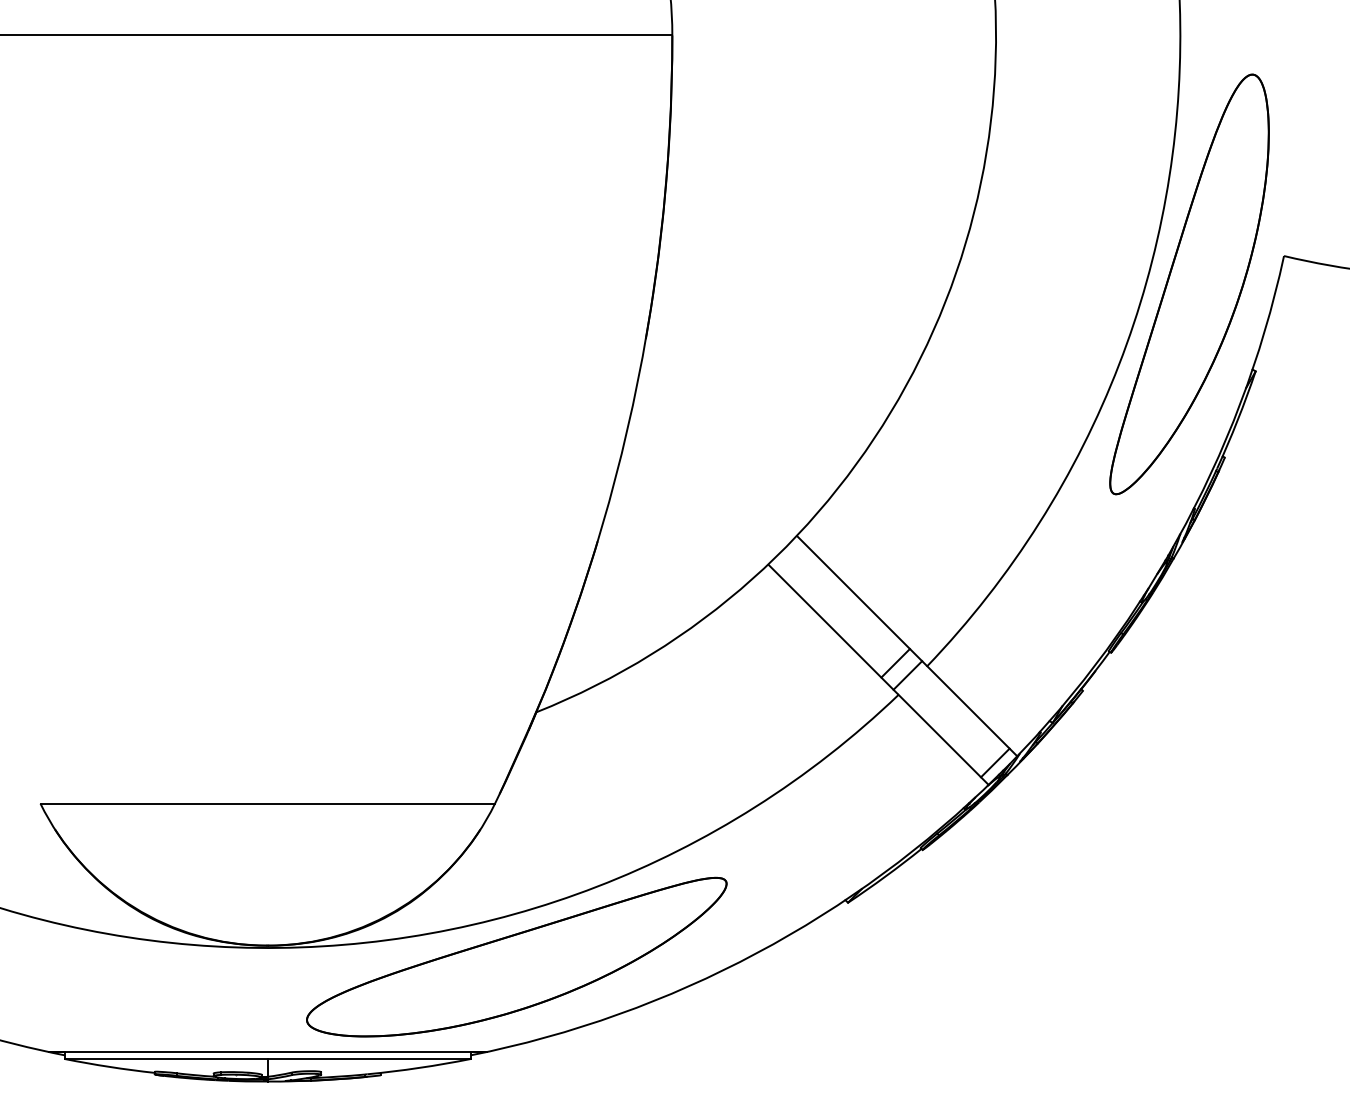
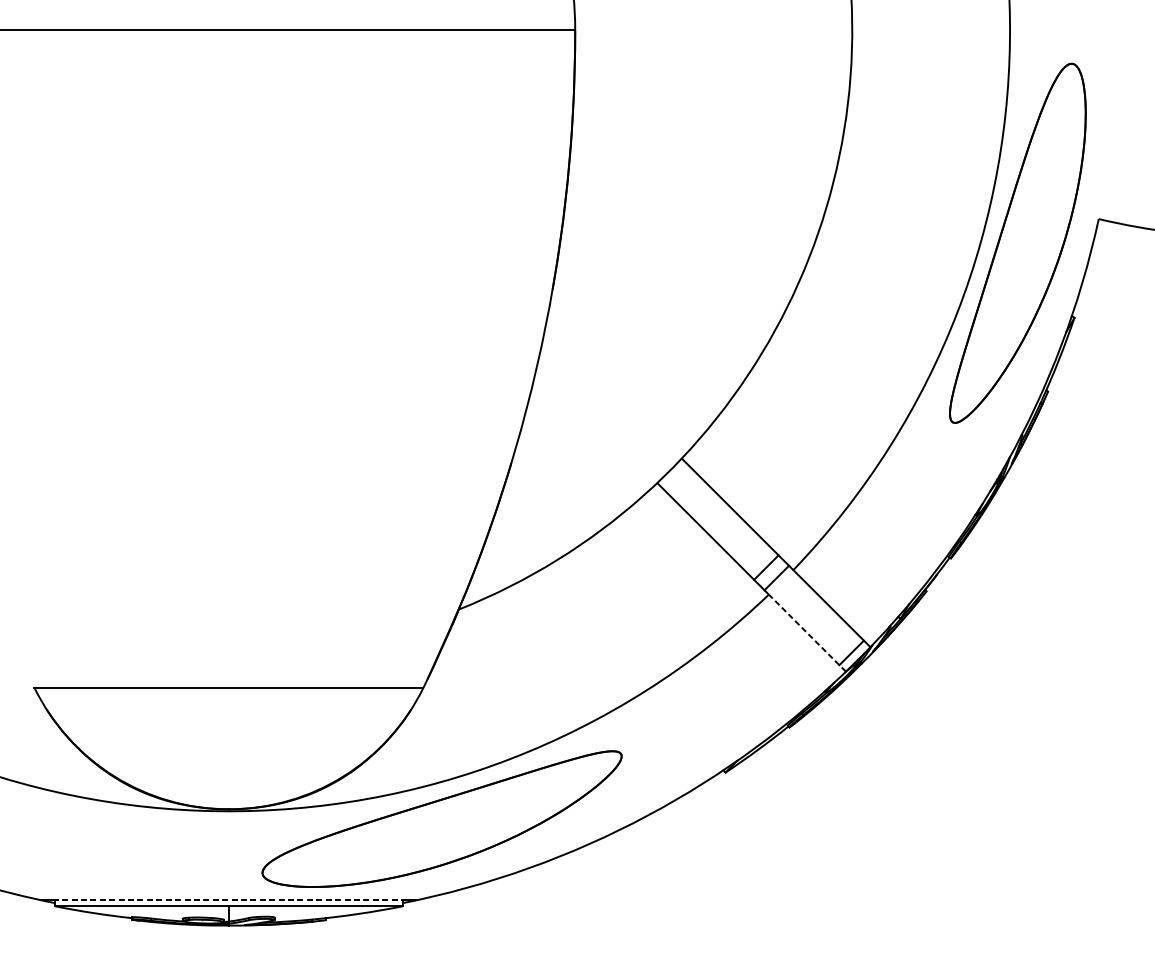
line: (943, 739) -> (807, 632), solid -> dashed
line: (267, 1051) -> (228, 899), solid -> dashed

